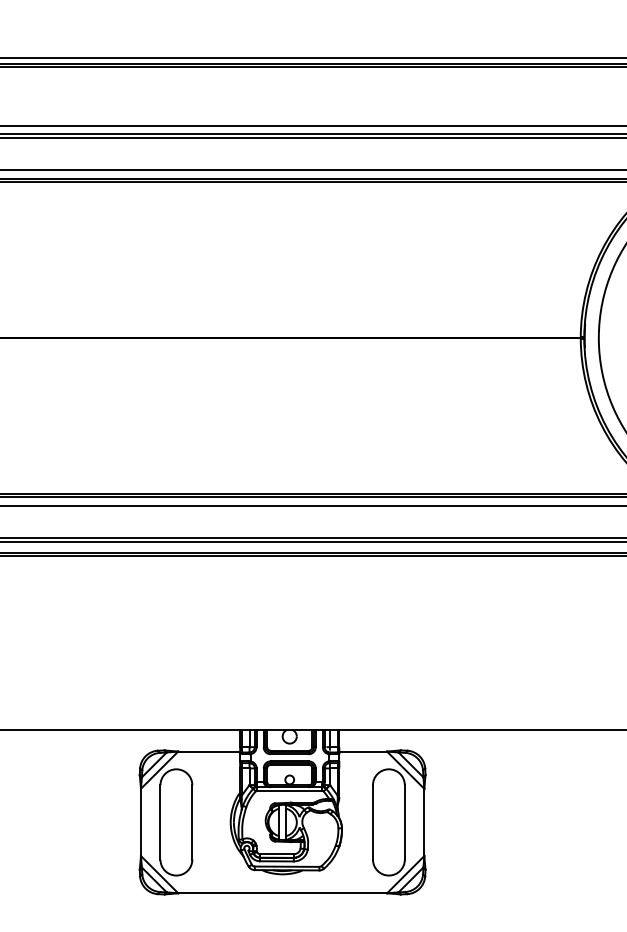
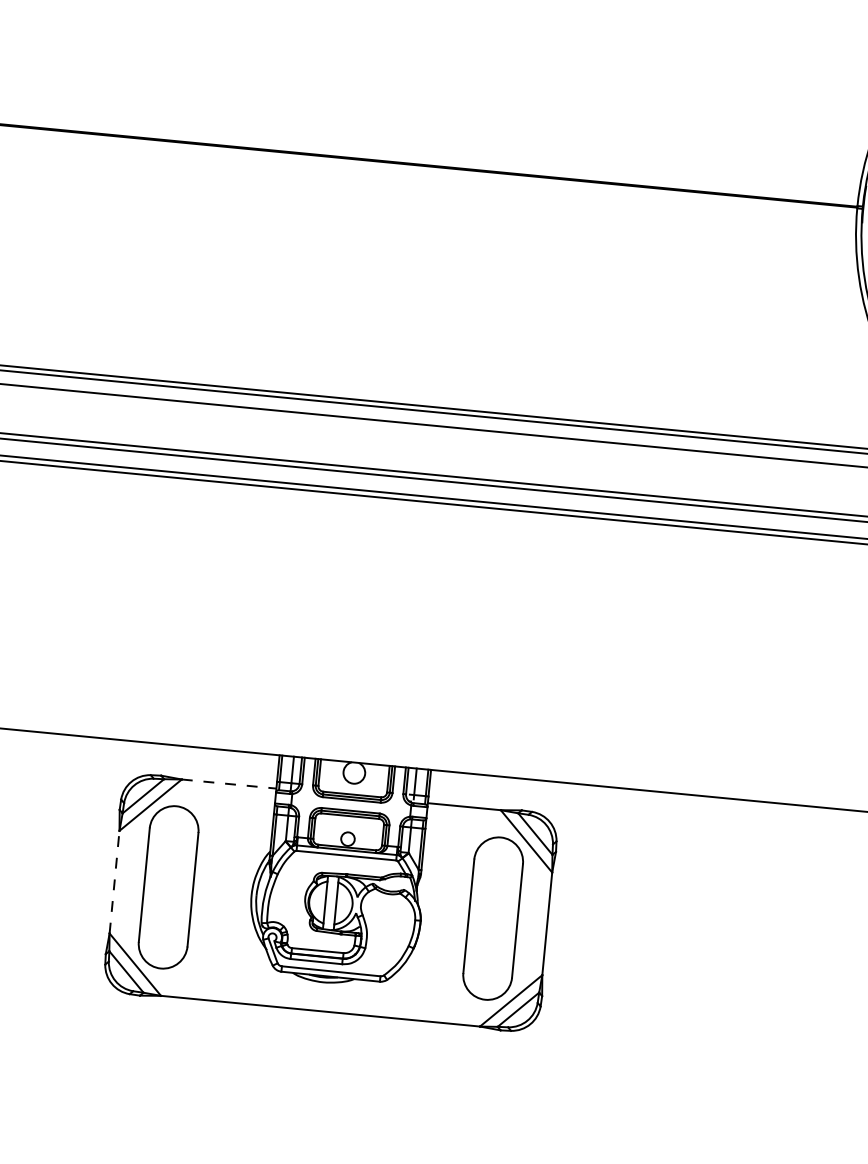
line: (209, 751) -> (229, 783), solid -> dashed
line: (140, 822) -> (113, 882), solid -> dashed

